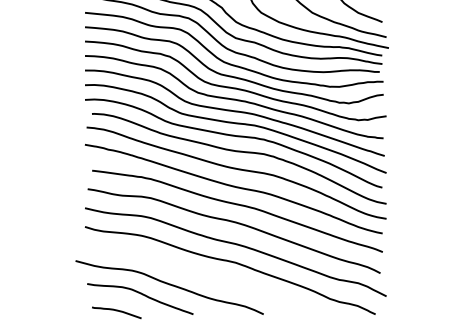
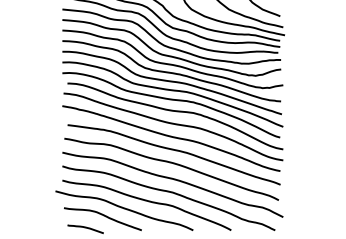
curve: (201, 275) -> (147, 201), added

